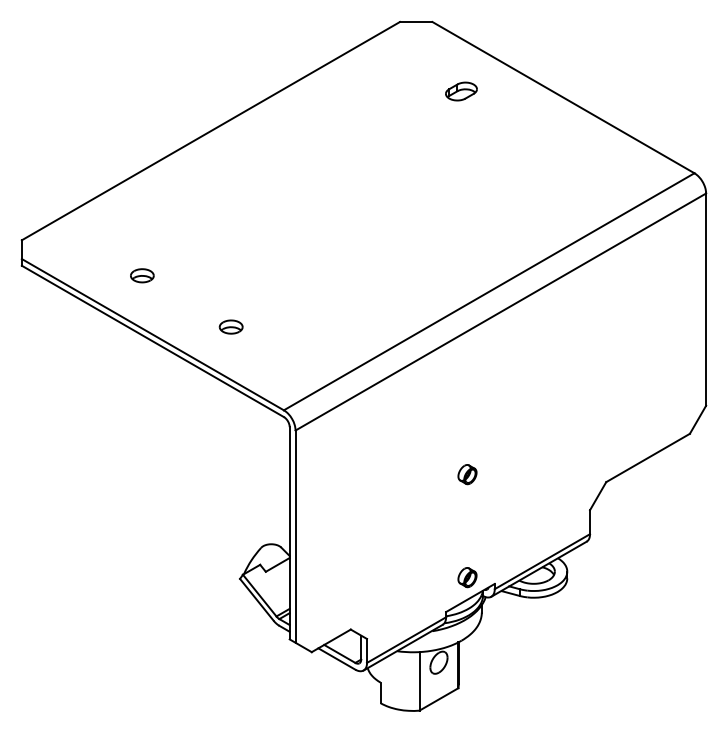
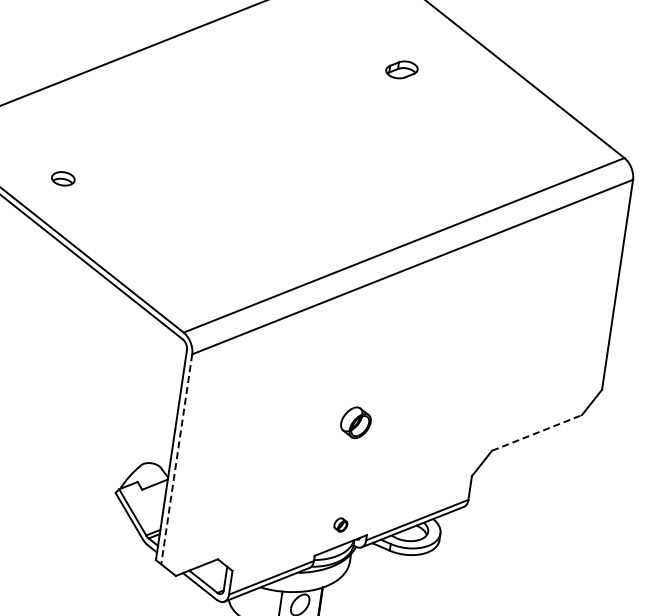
part: (461, 91) -> (402, 69), moved
part: (230, 326) -> (143, 241), removed
line: (648, 457) -> (537, 432), solid -> dashed
part: (467, 474) -> (355, 422), size x1.6
line: (295, 537) -> (176, 460), solid -> dashed
part: (467, 577) -> (340, 524), size x0.7

